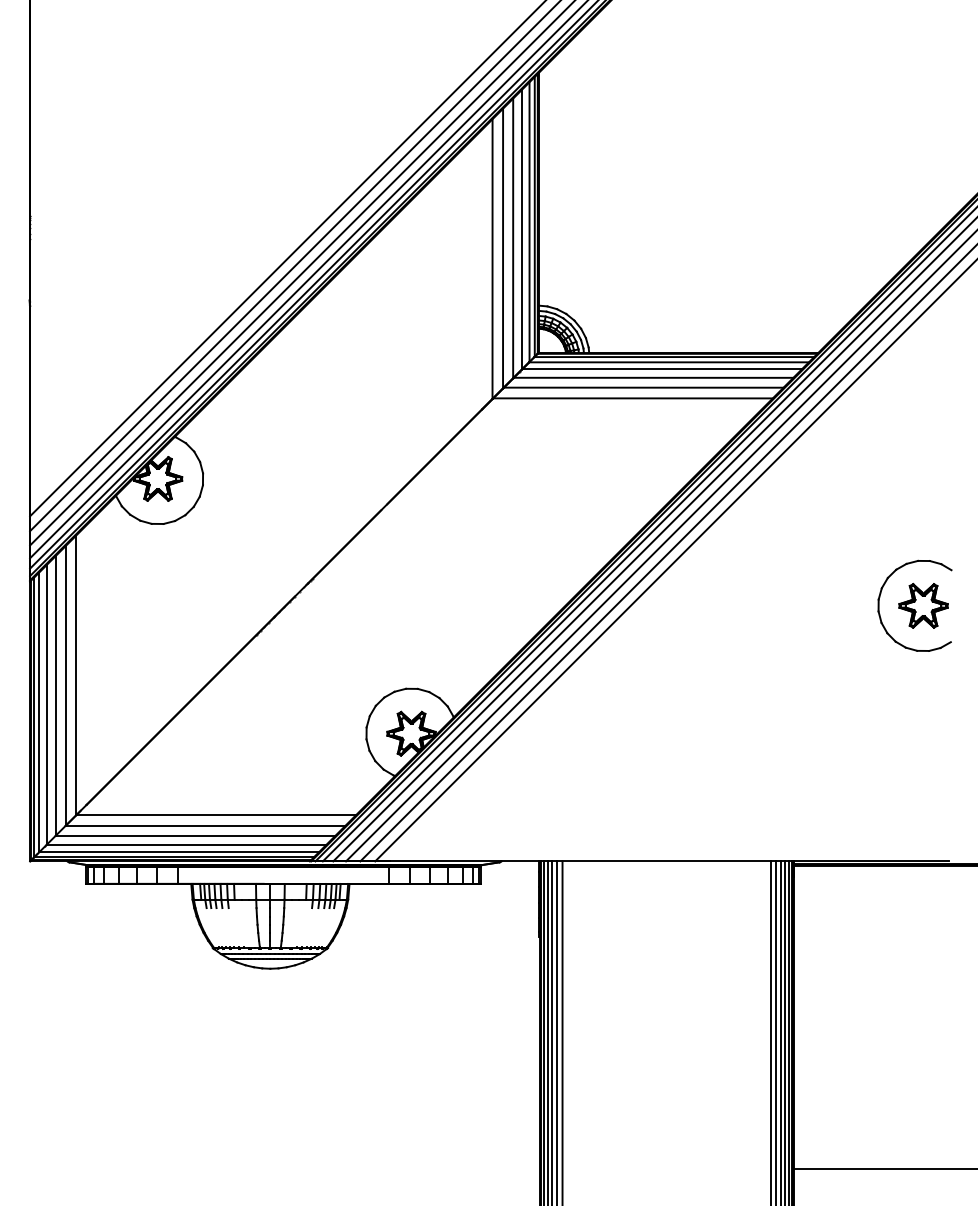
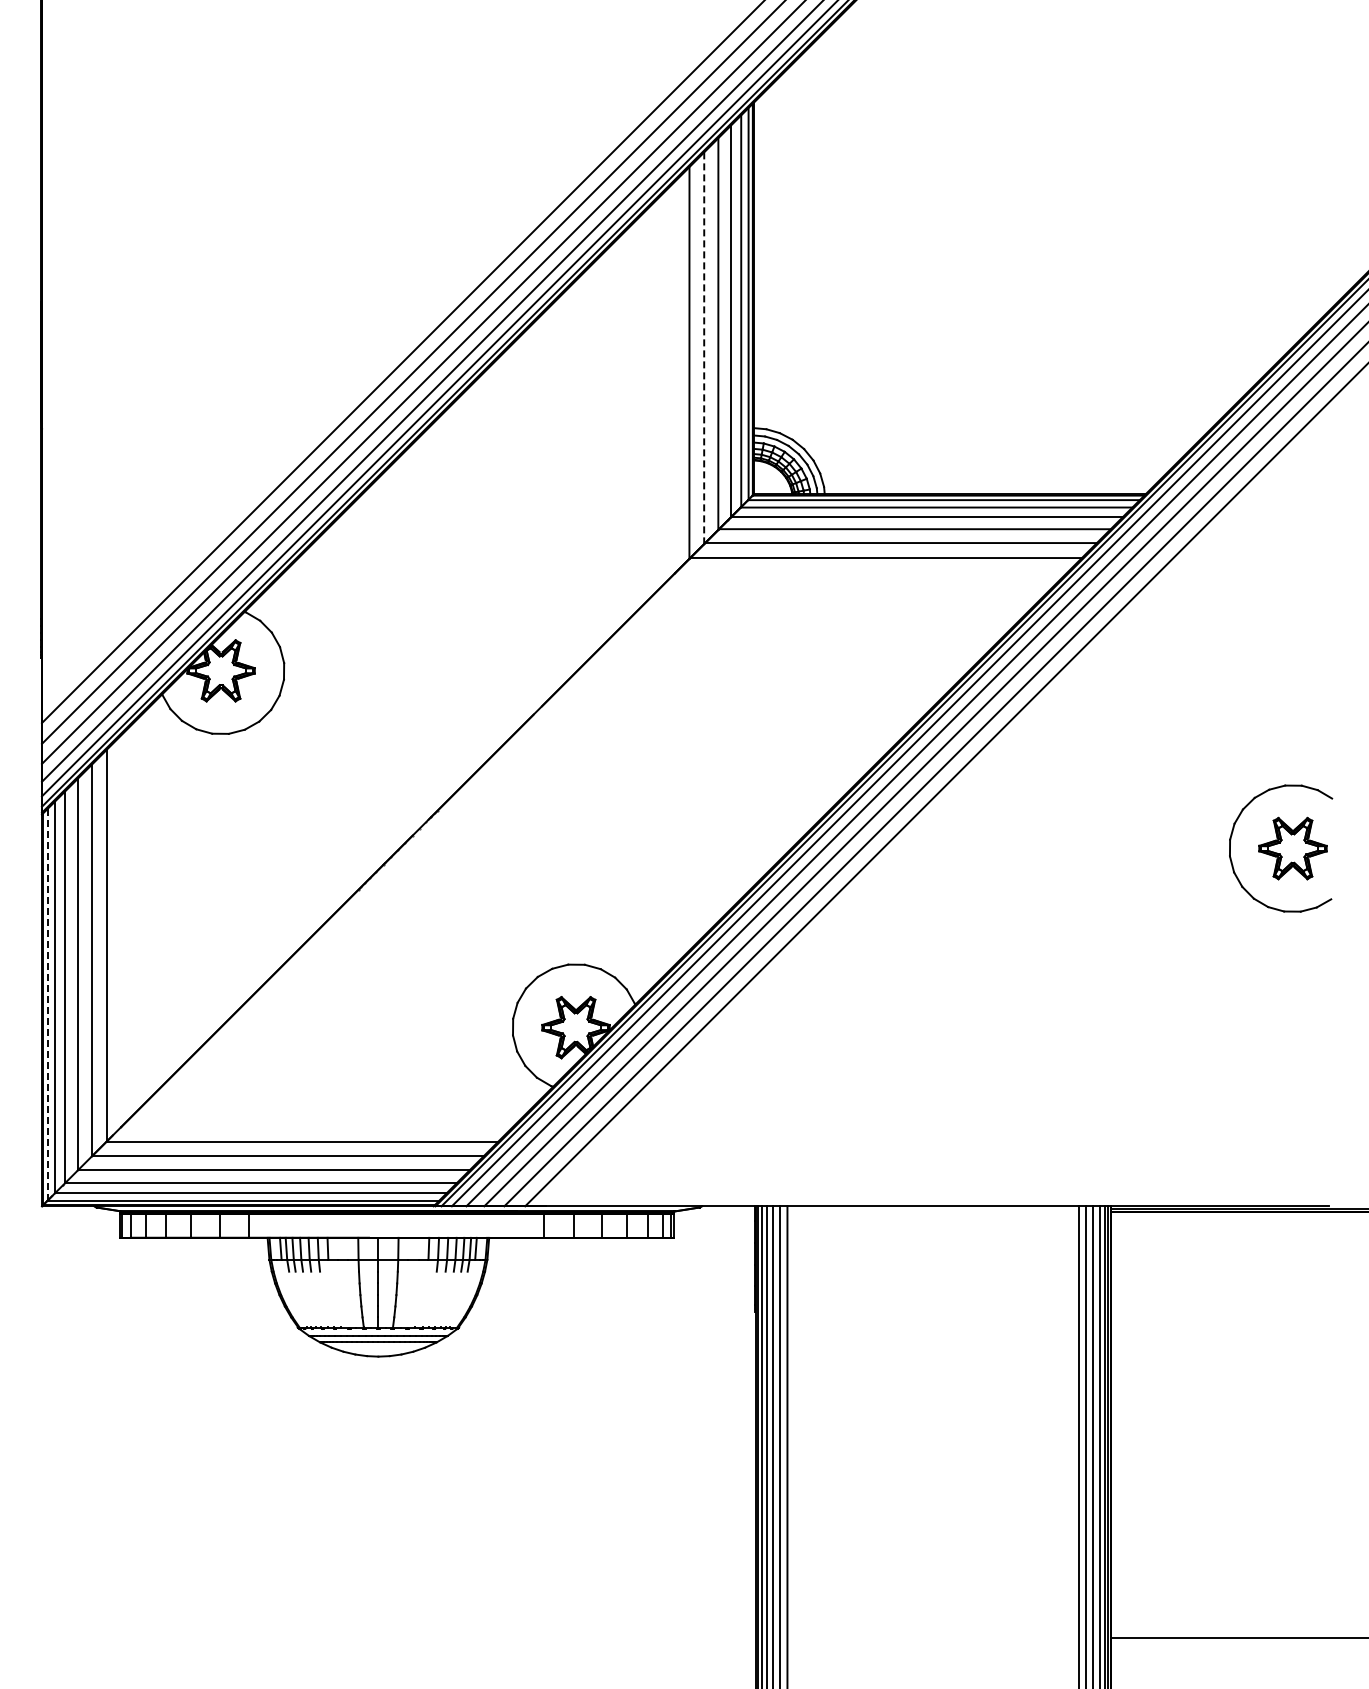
line: (503, 248) -> (704, 348), solid -> dashed
line: (34, 717) -> (47, 1004), solid -> dashed

